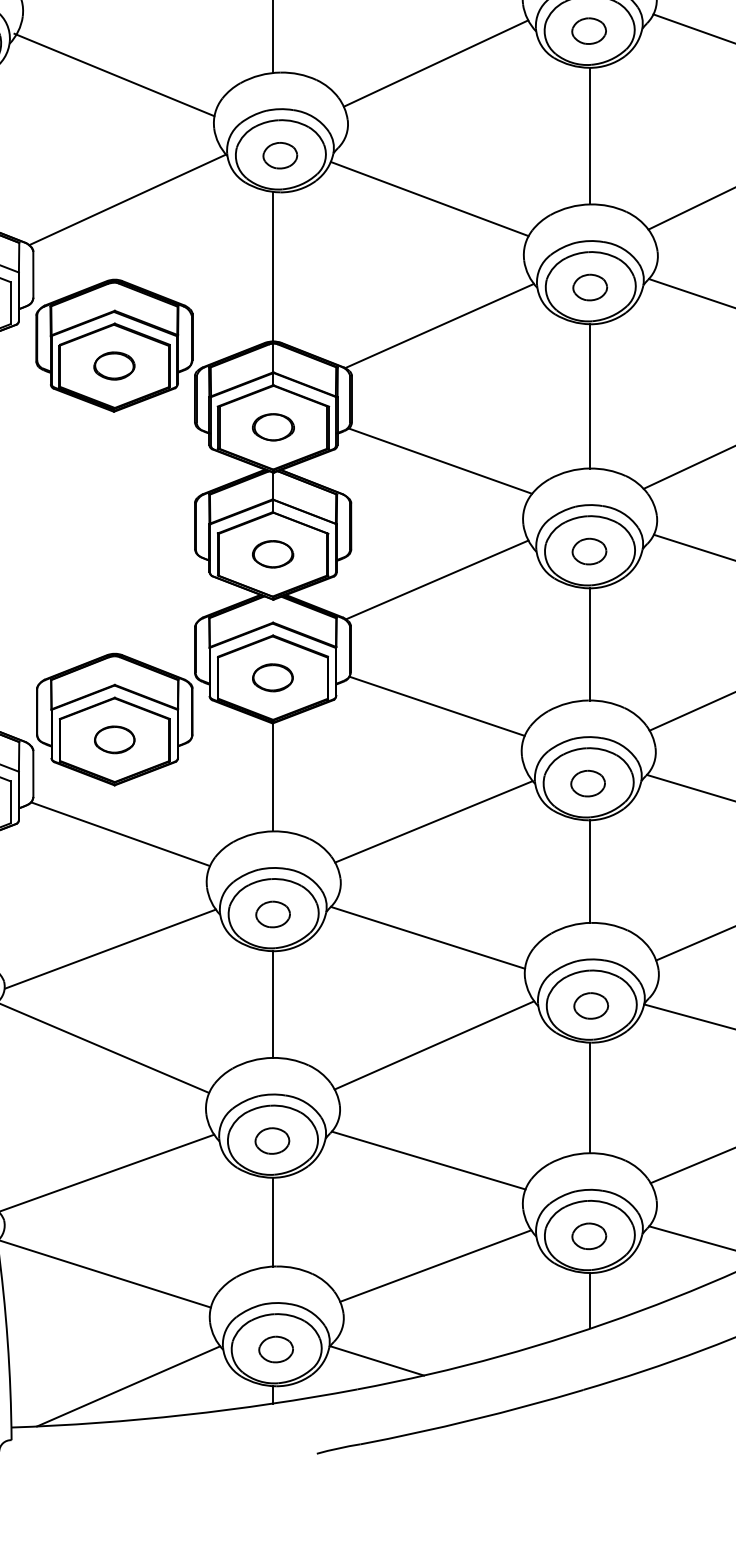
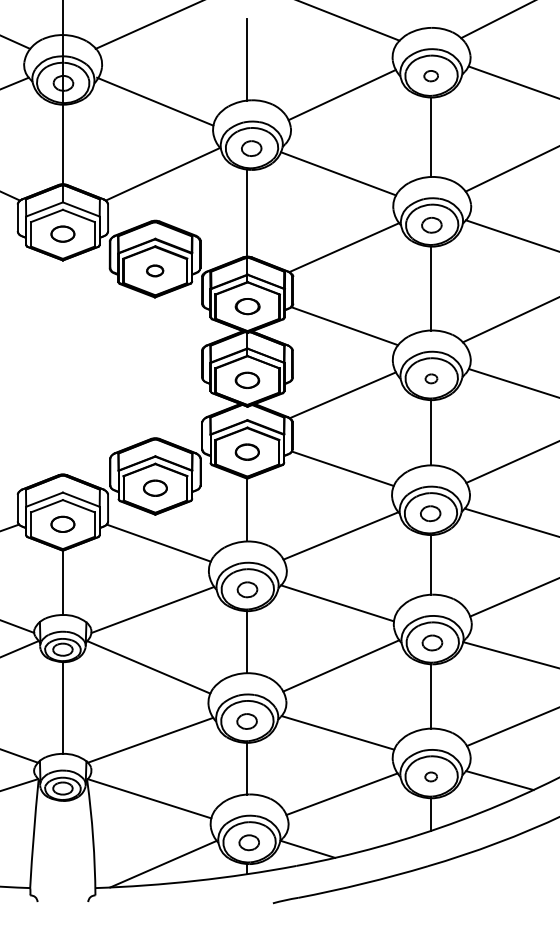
part: (587, 29) -> (430, 75), size x0.7
part: (113, 365) -> (154, 270), size x0.7
part: (589, 551) -> (431, 378), size x0.6
part: (587, 1235) -> (430, 776), size x0.6

